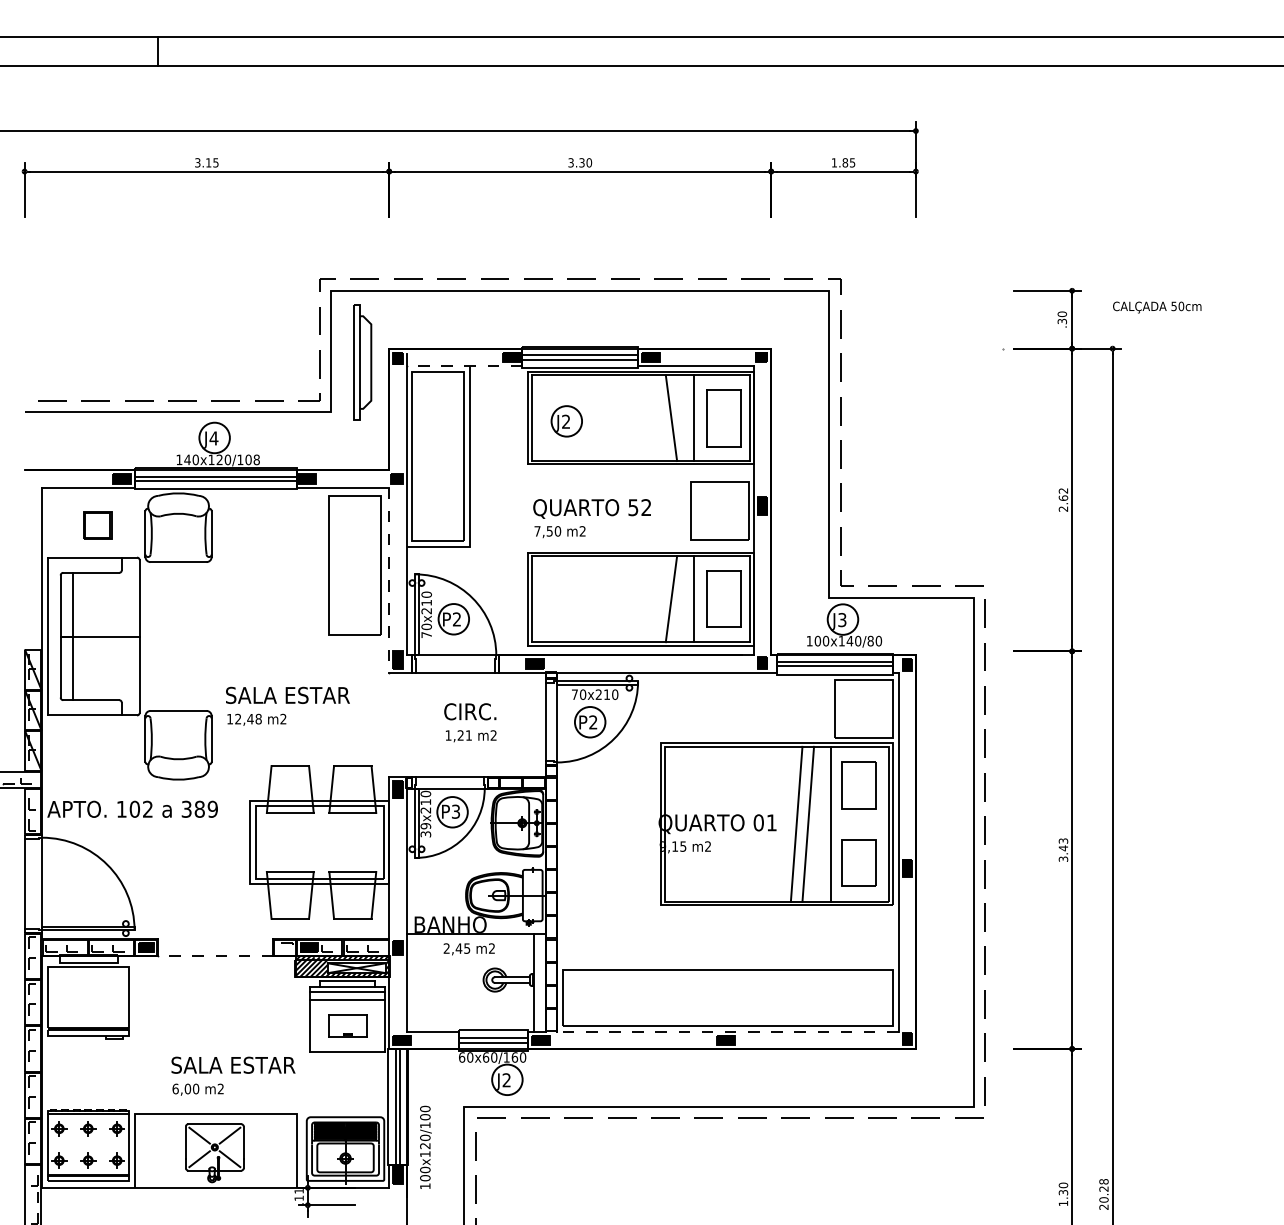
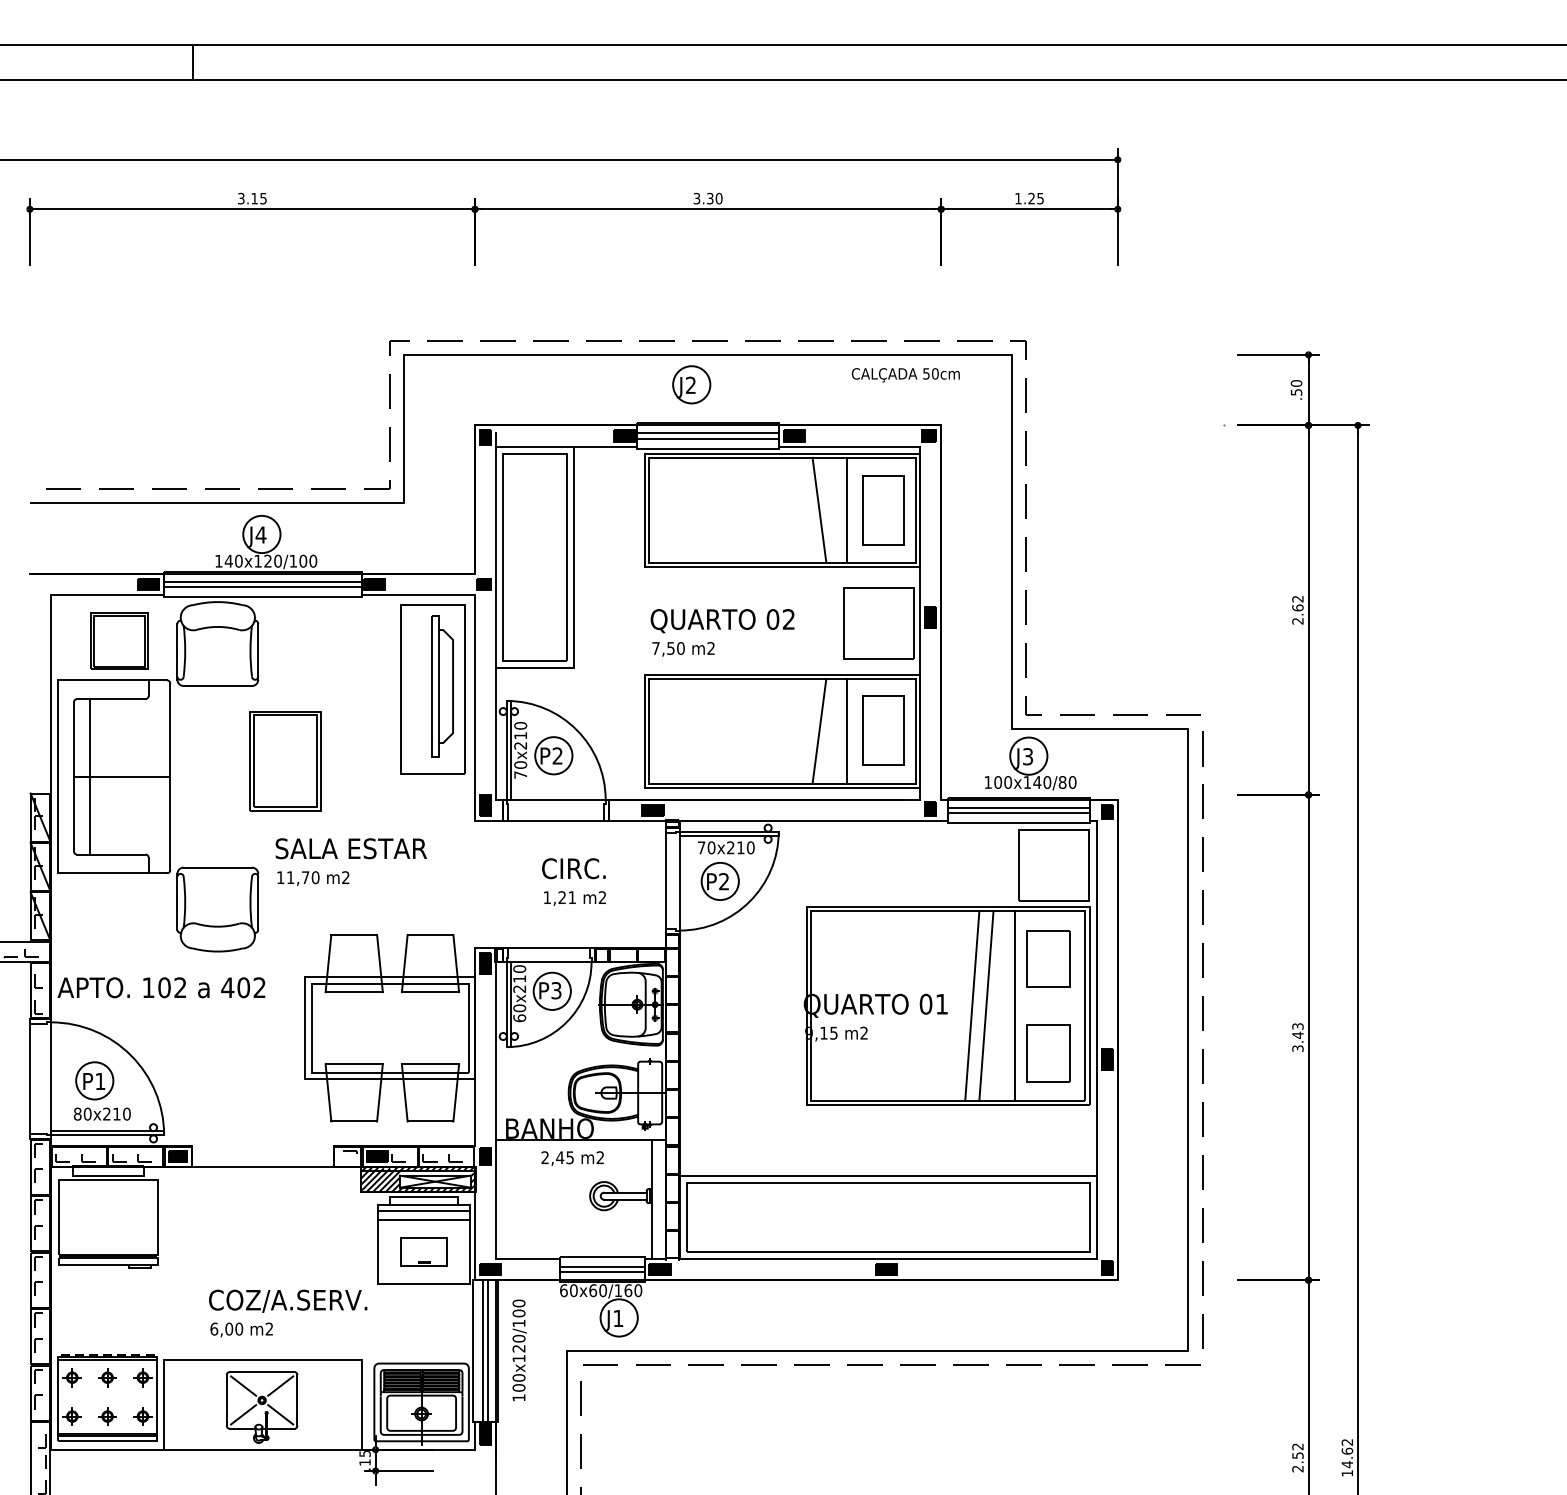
text: (845, 162) -> (1031, 198), 1.85 -> 1.25
text: (1157, 307) -> (906, 375), moved
text: (1061, 321) -> (1295, 392), .30 -> .50
part: (362, 362) -> (442, 686), moved
line: (464, 366) -> (566, 447), dashed -> solid
part: (566, 421) -> (691, 384), moved
text: (256, 459) -> (312, 560), 140x120/108 -> 140x120/100
text: (633, 507) -> (773, 619), 52 -> 02
part: (97, 525) -> (118, 641), size x1.67
line: (389, 580) -> (475, 708), dashed -> solid
part: (233, 623) -> (284, 760), added
text: (248, 718) -> (303, 876), 12,48 -> 11,70
text: (199, 808) -> (243, 986), 389 -> 402
text: (425, 830) -> (519, 1013), 39x210 -> 60x210
part: (83, 893) -> (101, 1090), added
line: (215, 956) -> (262, 1167), dashed -> solid
line: (727, 963) -> (887, 1175), added
line: (727, 1031) -> (887, 1258), dashed -> solid
text: (235, 1065) -> (287, 1300), SALA ESTAR -> COZ/A.SERV.
text: (506, 1080) -> (618, 1318), J2 -> J1
text: (425, 1146) -> (519, 1349), moved
text: (298, 1191) -> (364, 1454), .11 -> .15
text: (1063, 1194) -> (1297, 1457), 1.30 -> 2.52
text: (1103, 1194) -> (1346, 1457), 20.28 -> 14.62

